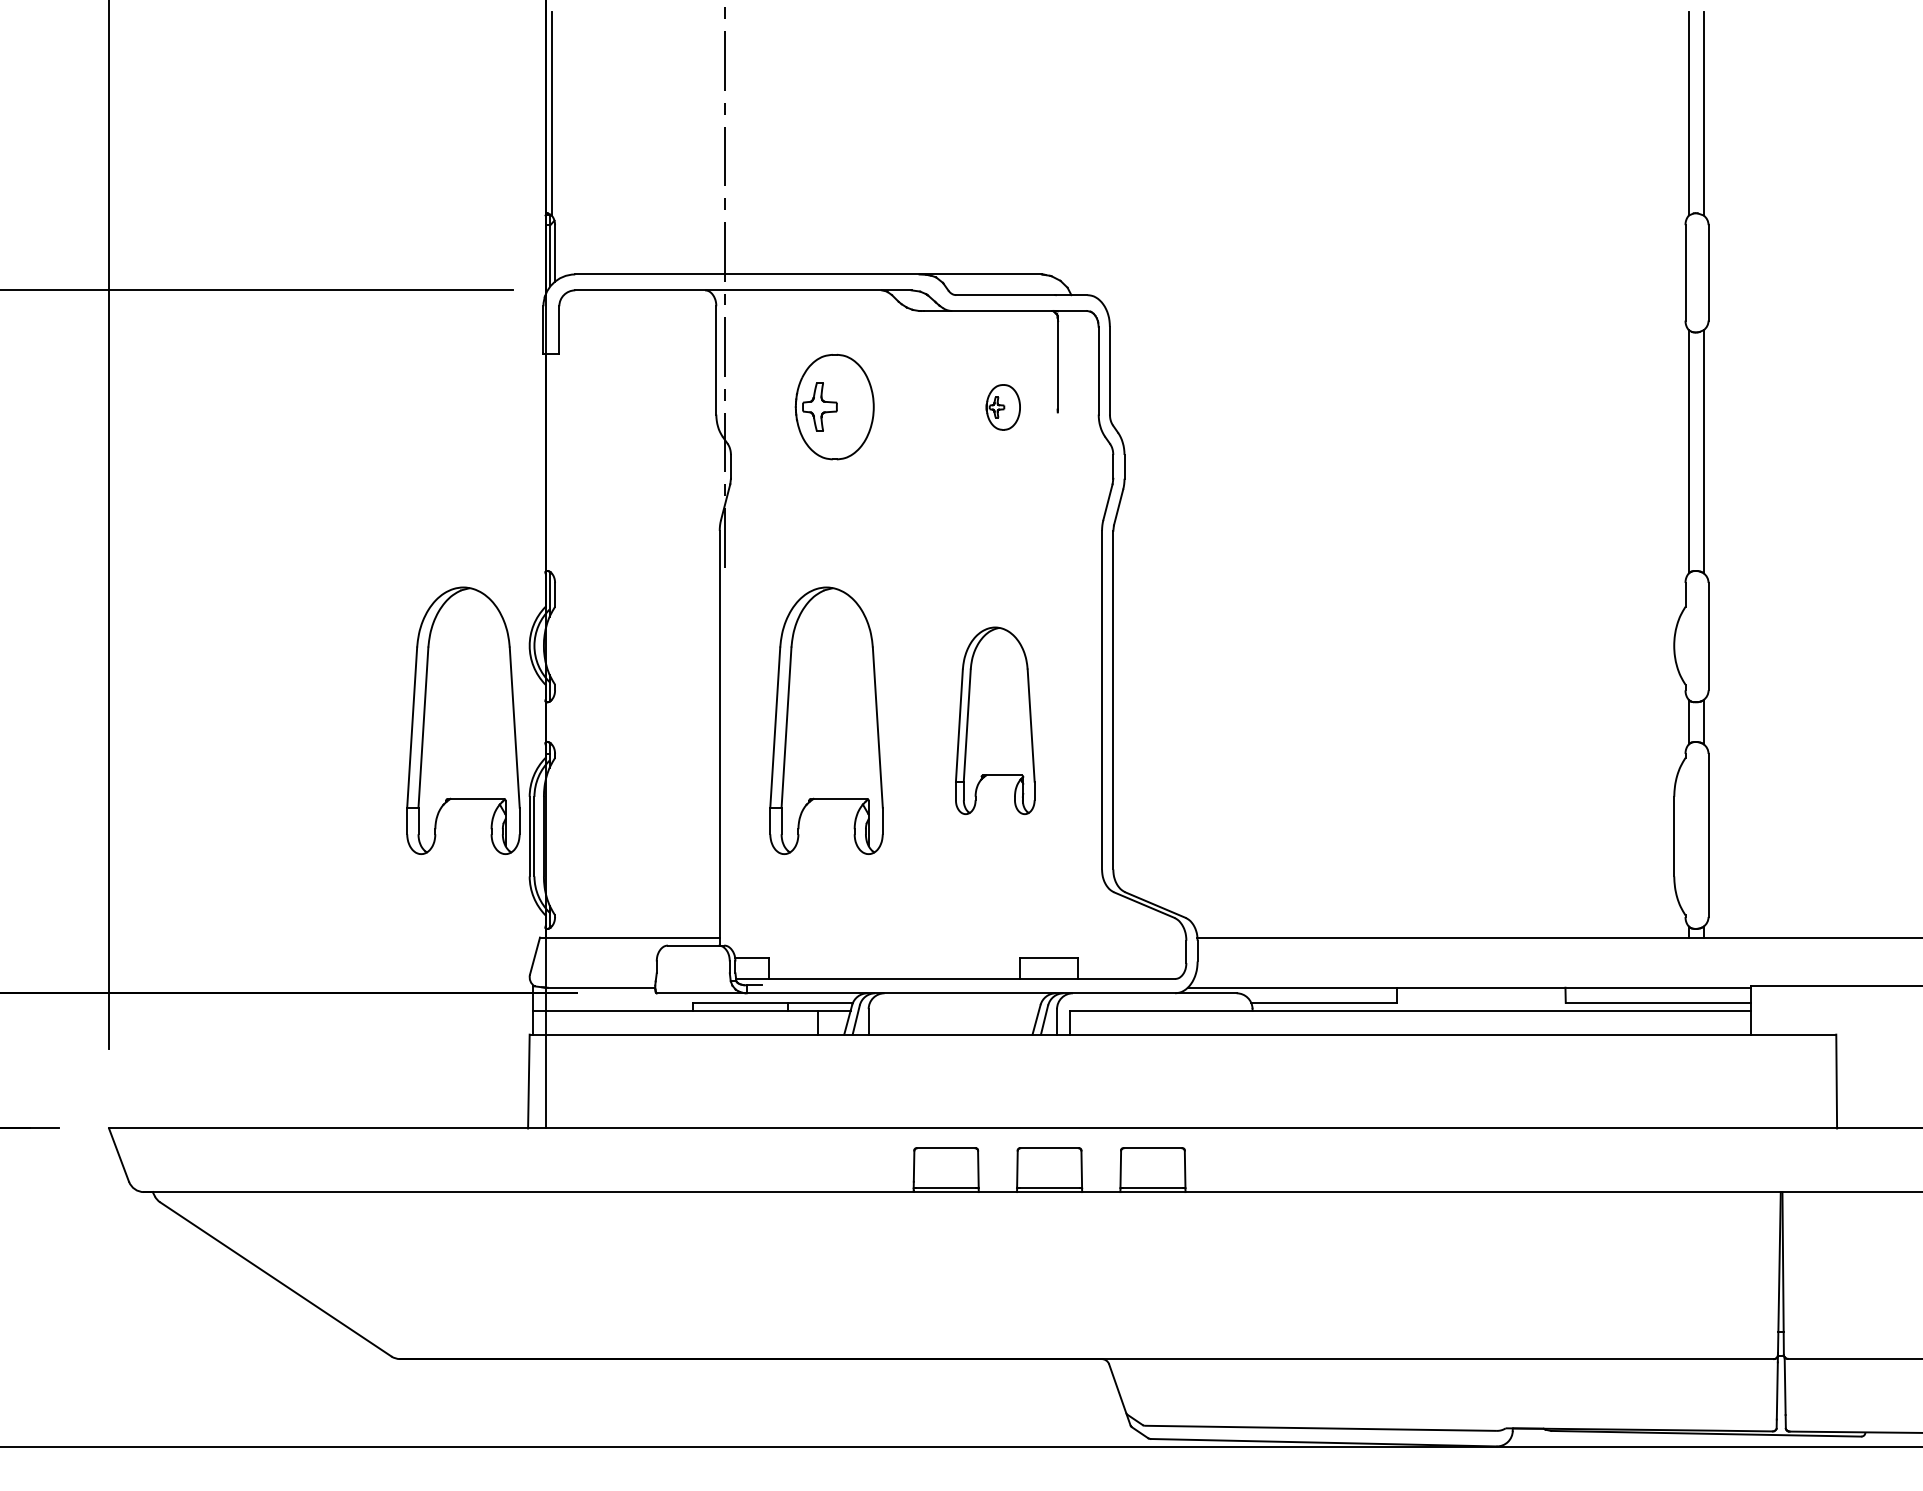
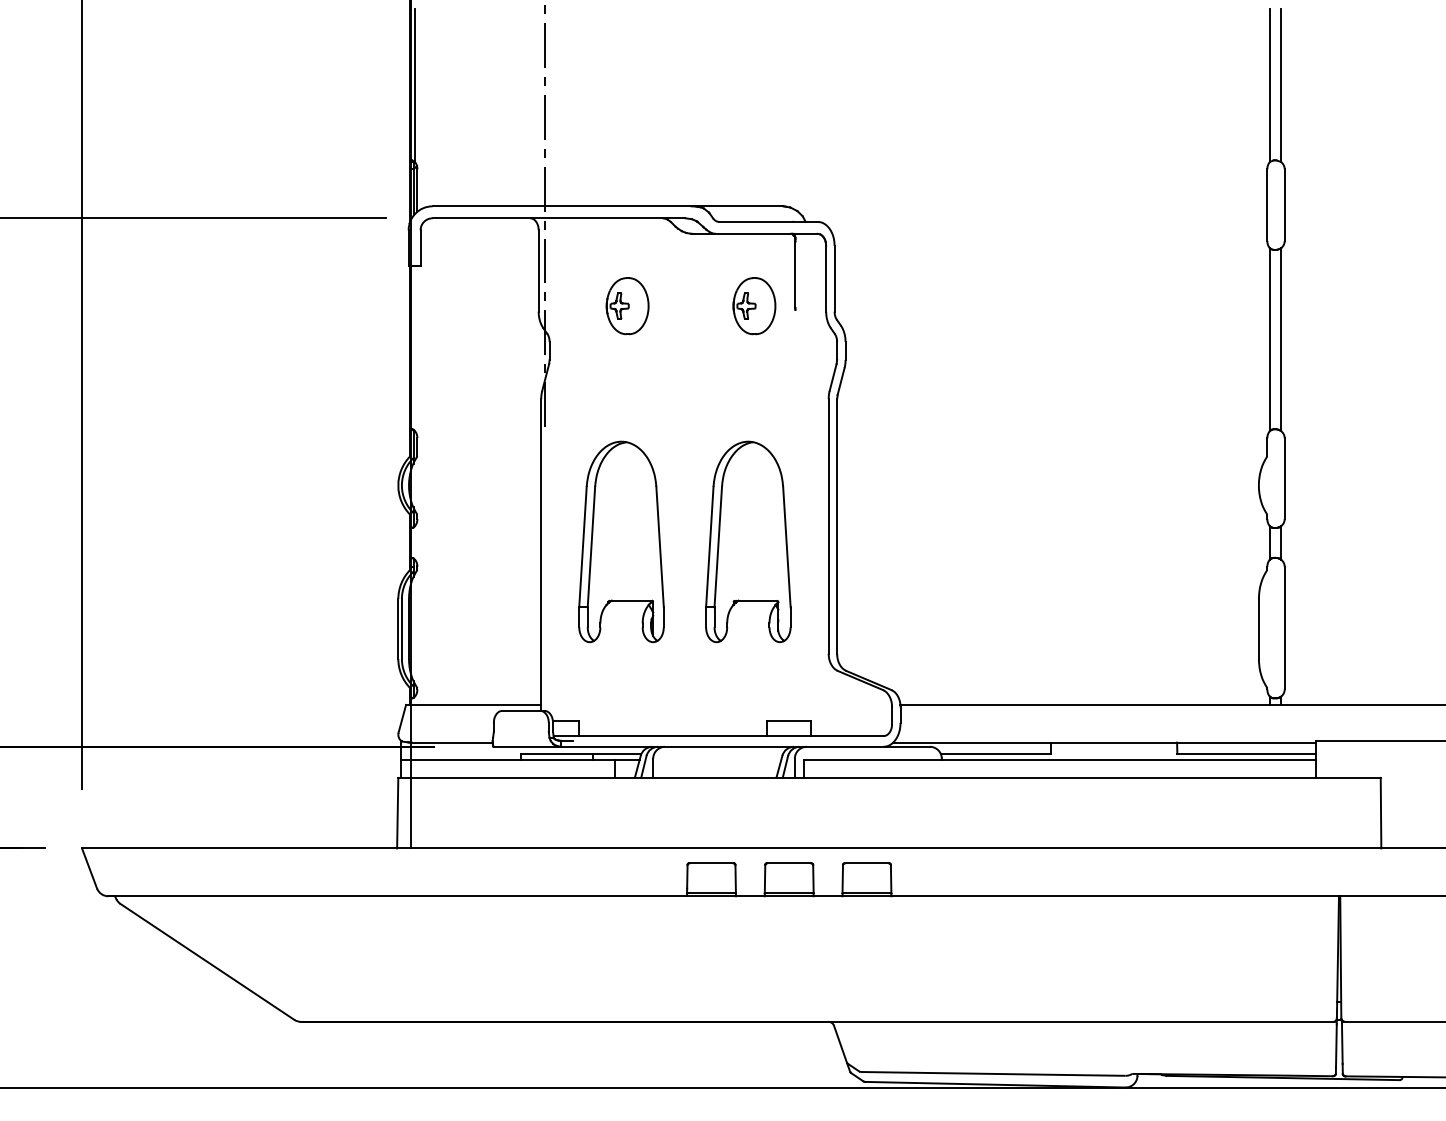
part: (834, 407) -> (627, 306), size x0.71
part: (1003, 407) -> (754, 306), size x1.67
part: (463, 720) -> (348, 541), removed
part: (995, 720) -> (748, 541), size x1.43

